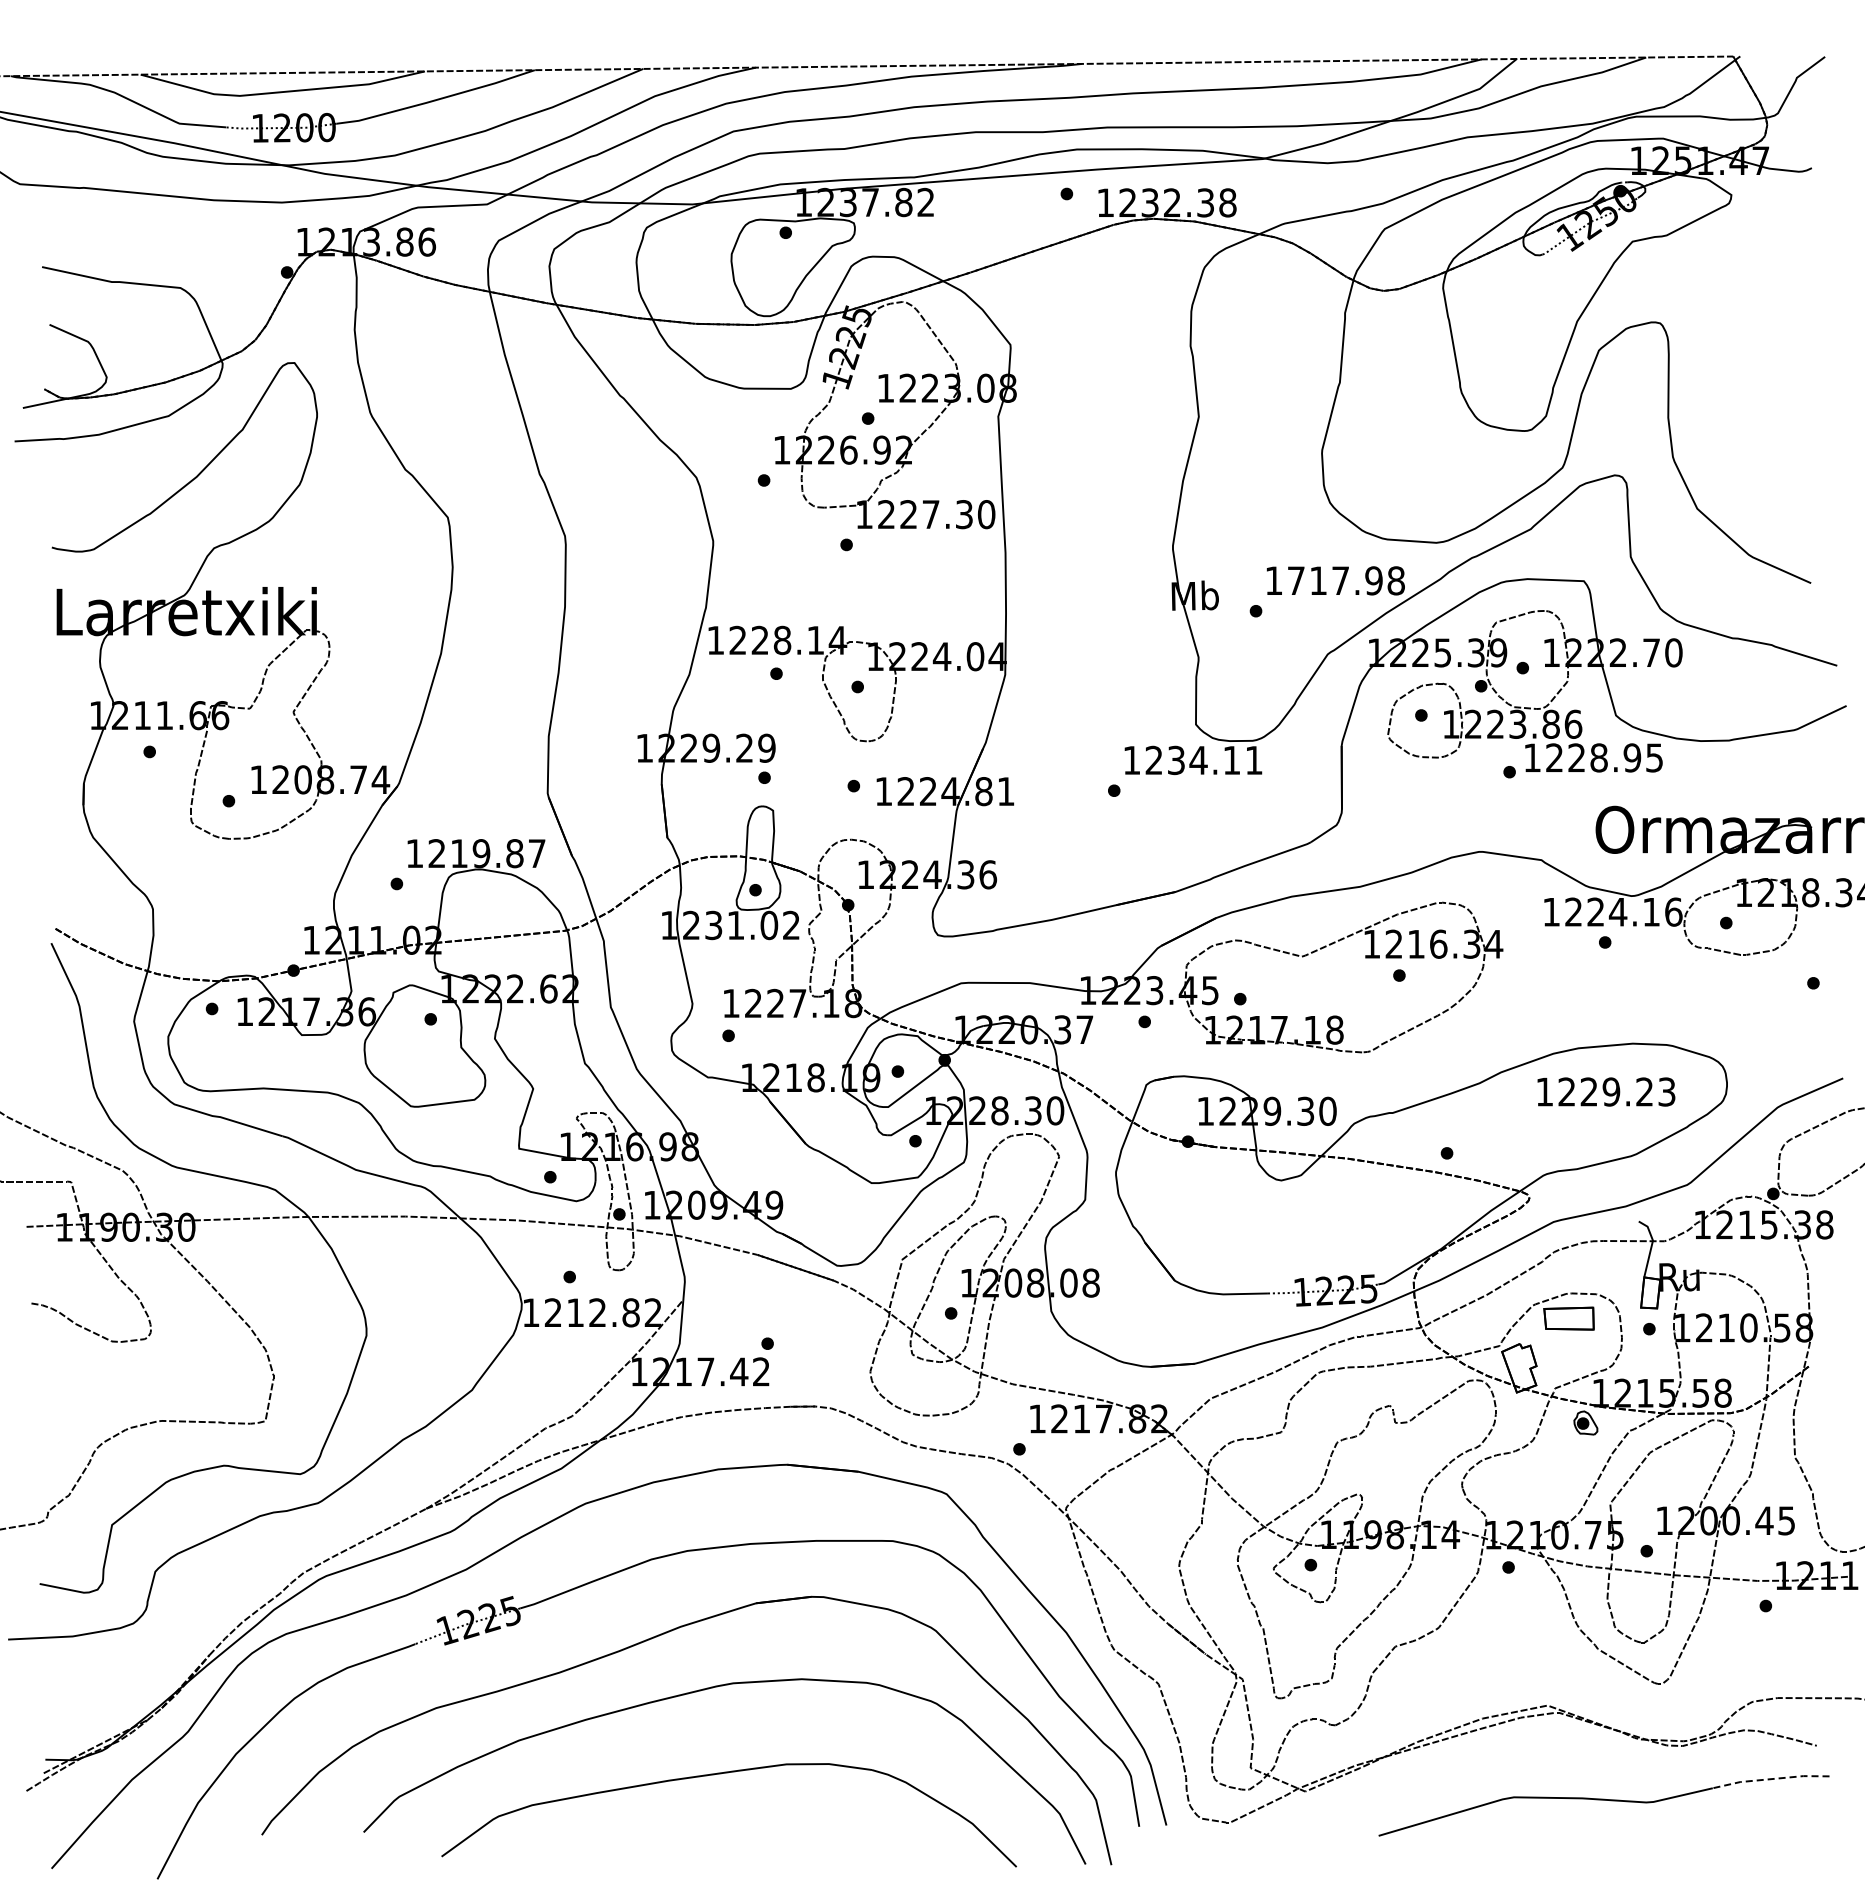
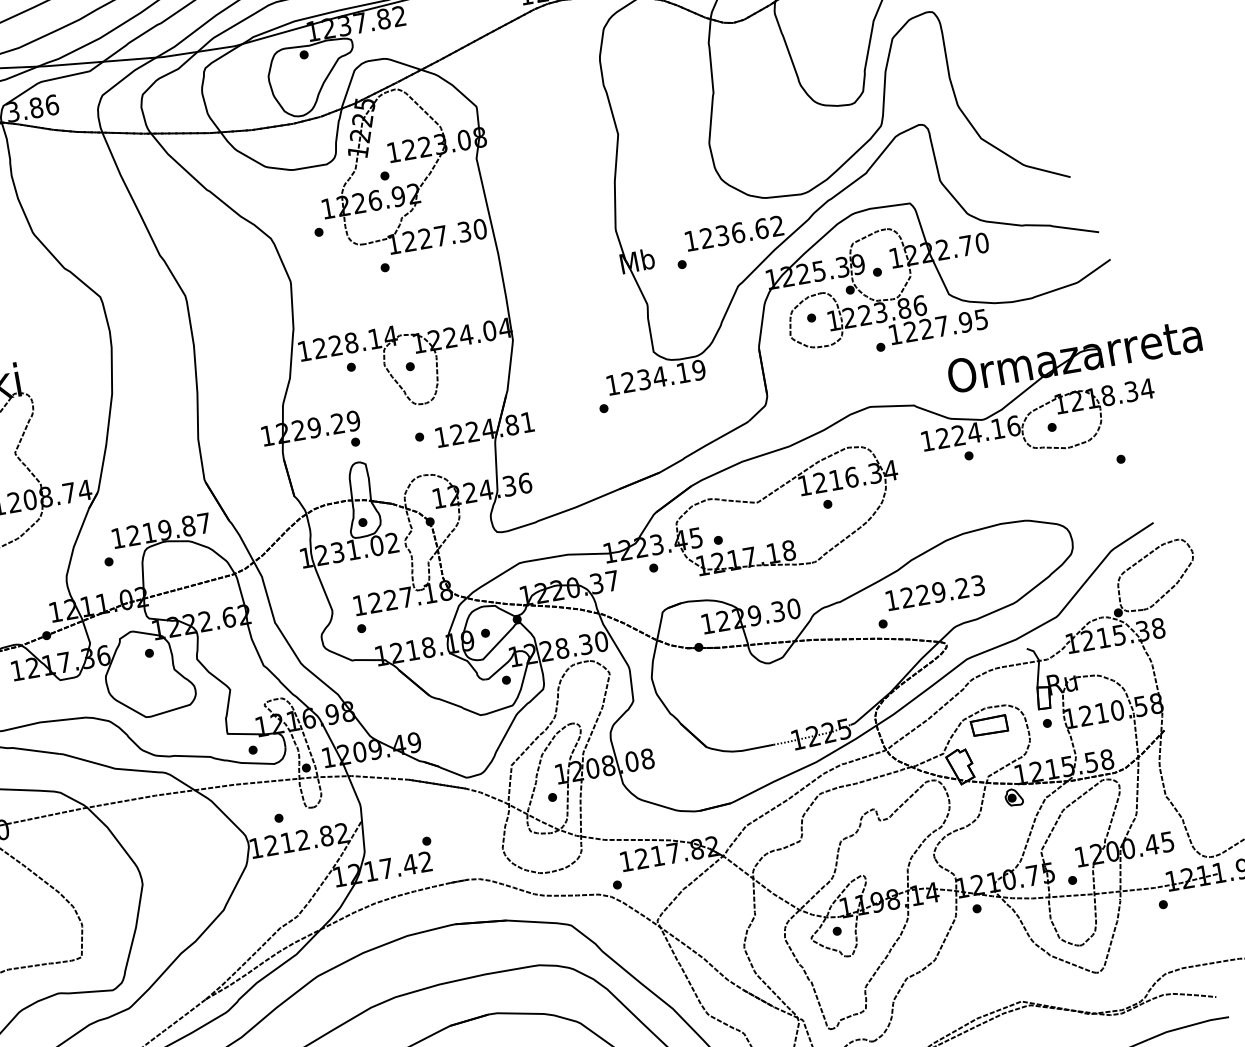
text: (1345, 580) -> (741, 232), 1717.98 -> 1236.62
text: (1598, 757) -> (941, 326), 1228.95 -> 1227.95
text: (1253, 760) -> (698, 370), 1234.11 -> 1234.19
text: (1606, 1091) -> (935, 592), moved
line: (1770, 1779) -> (1187, 1026), dashed -> solid

